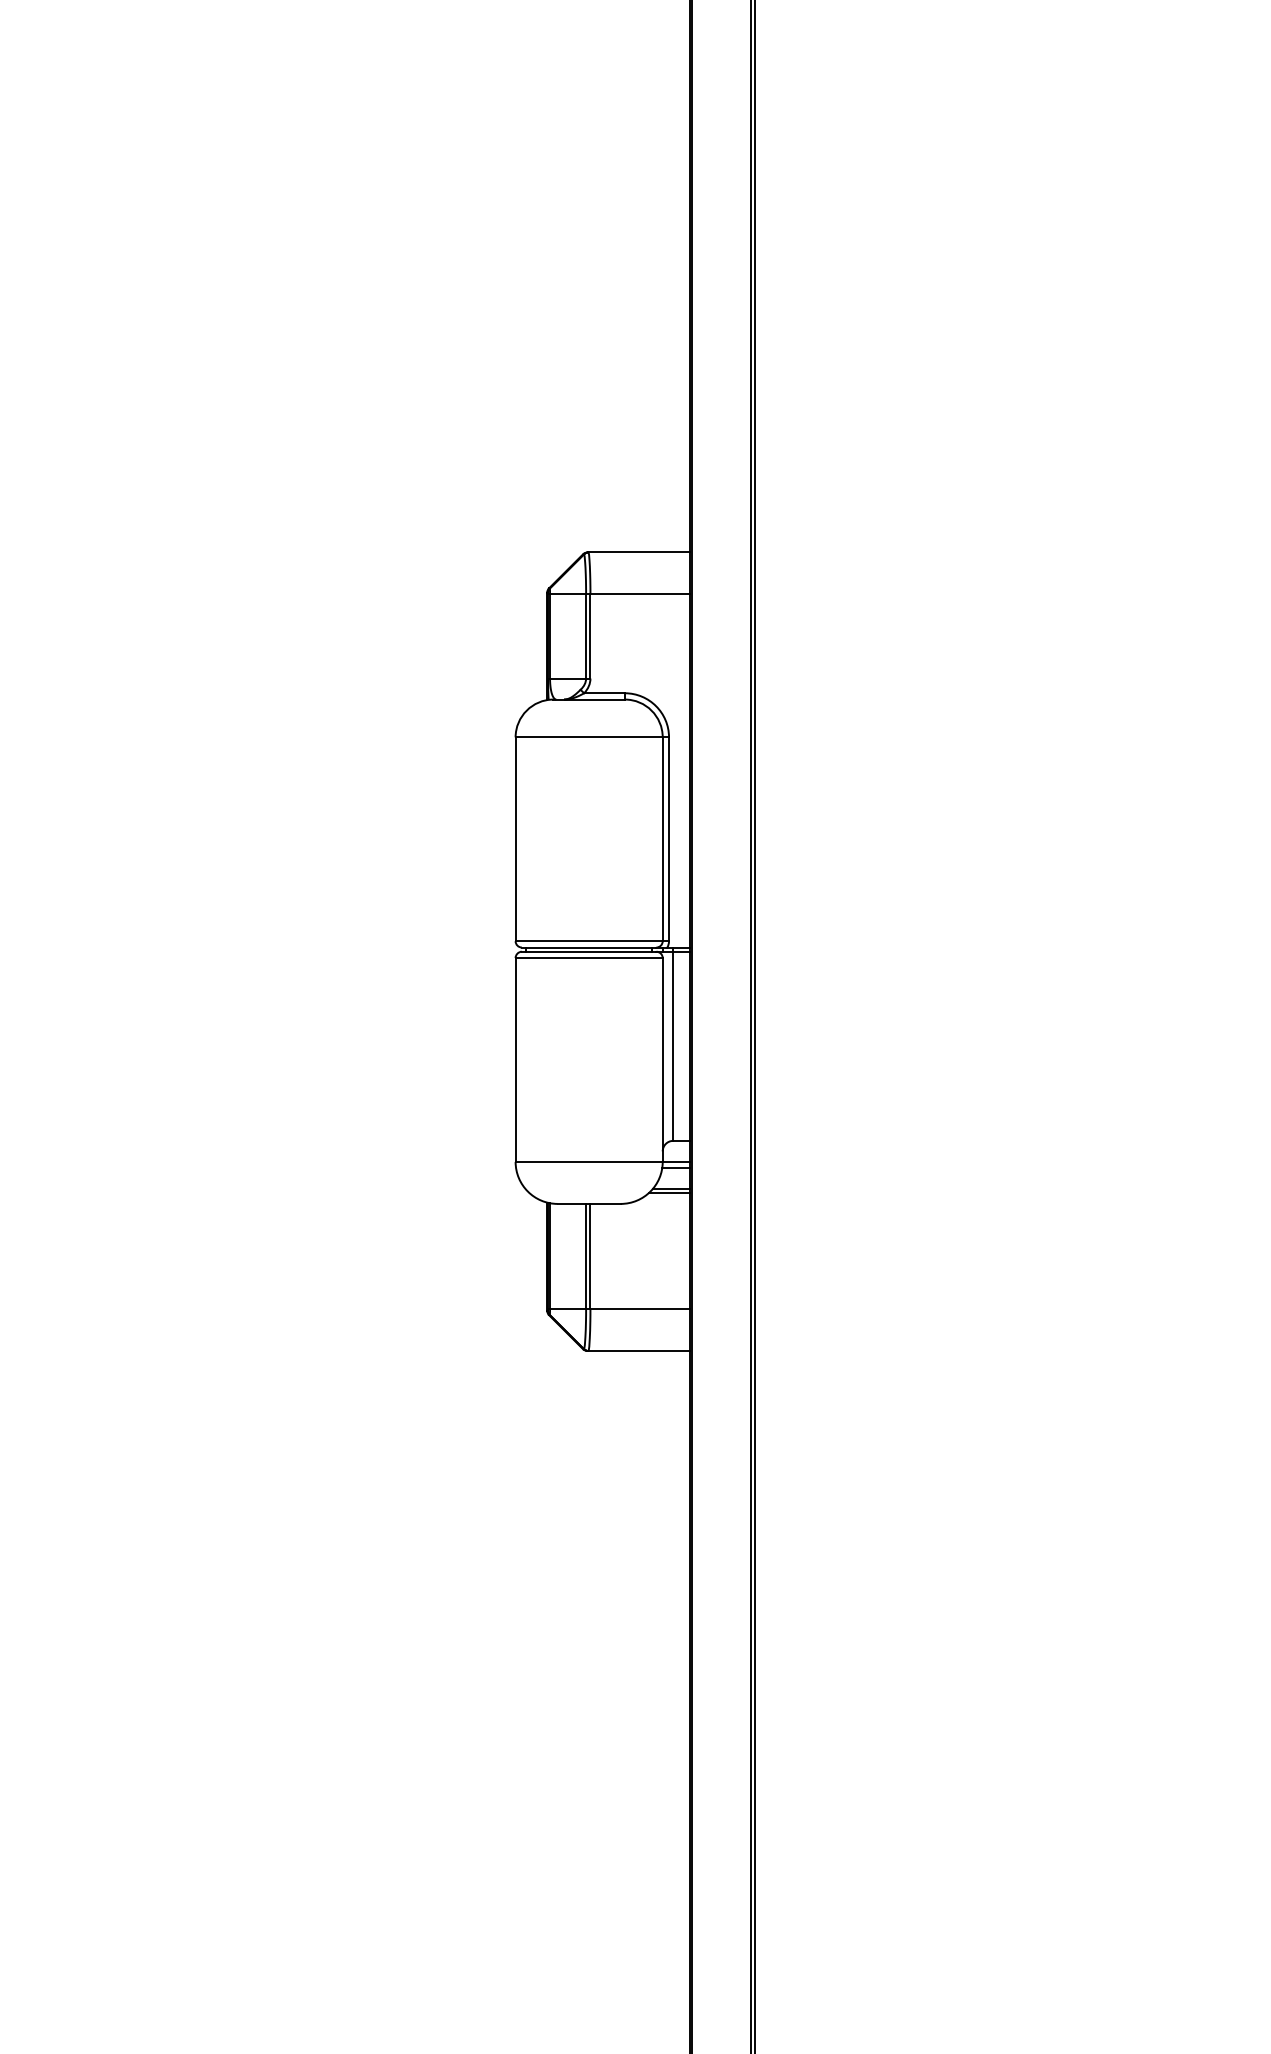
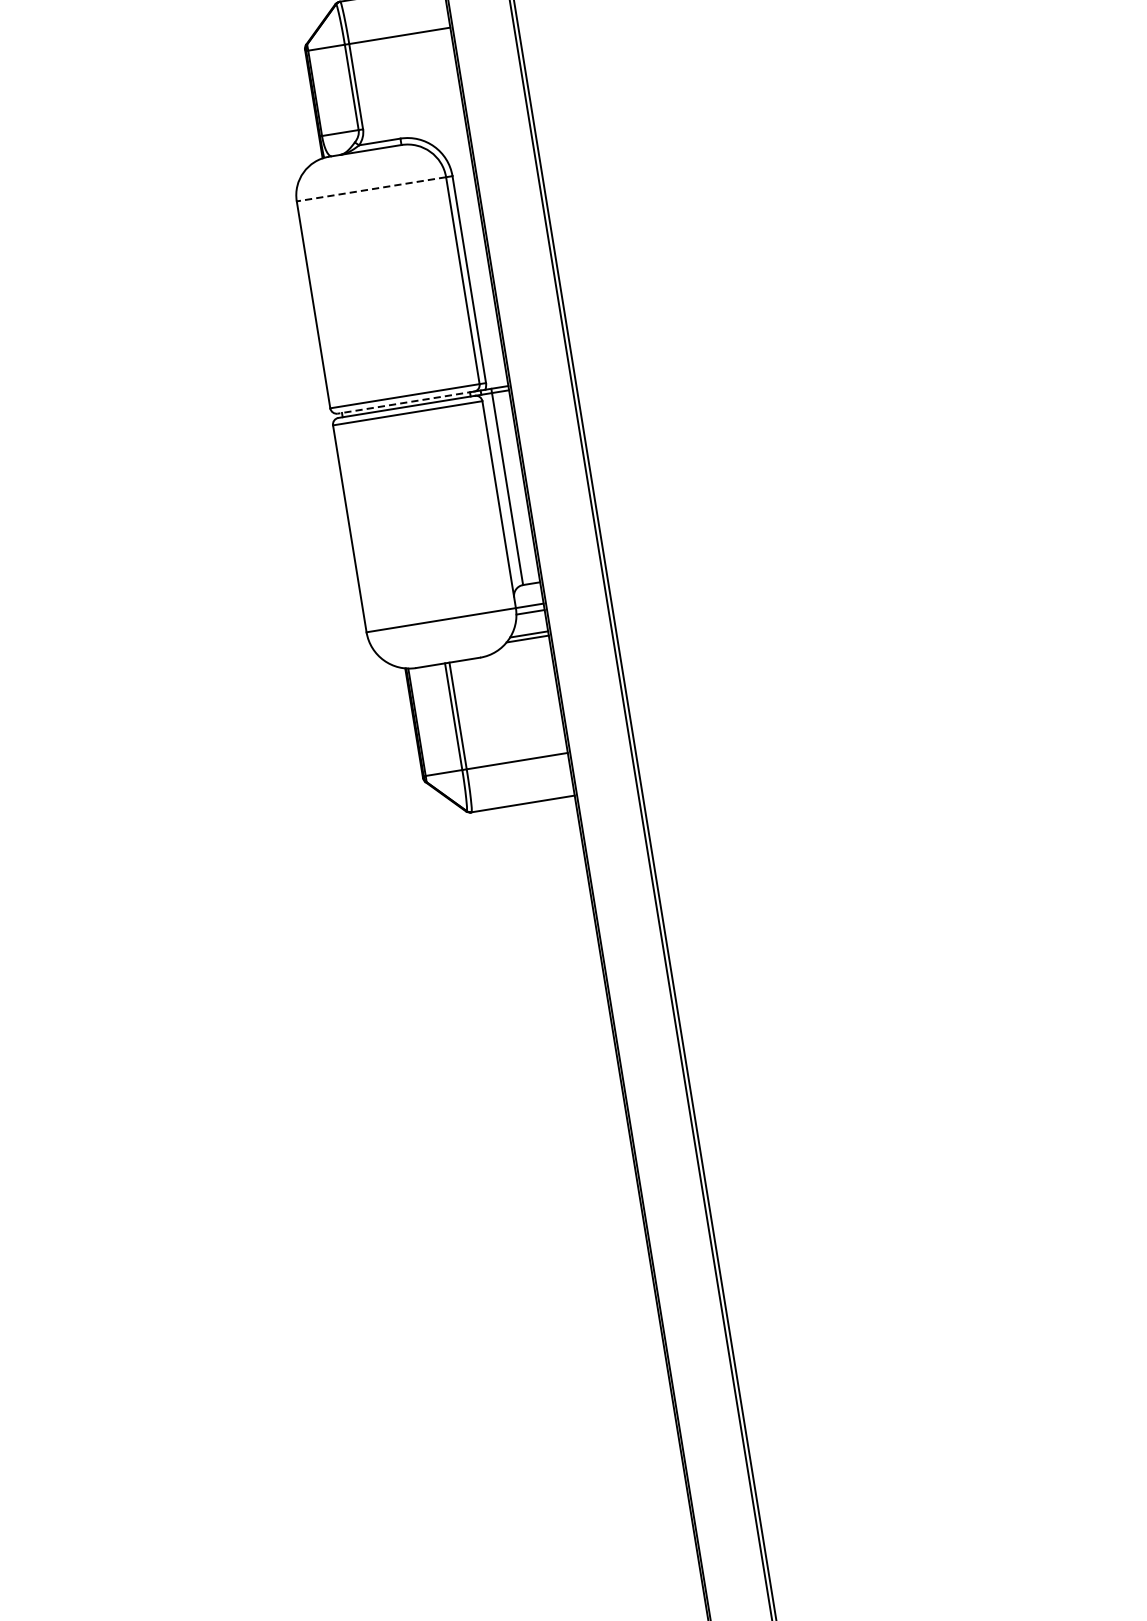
line: (589, 737) -> (371, 189), solid -> dashed
line: (588, 947) -> (405, 402), solid -> dashed

